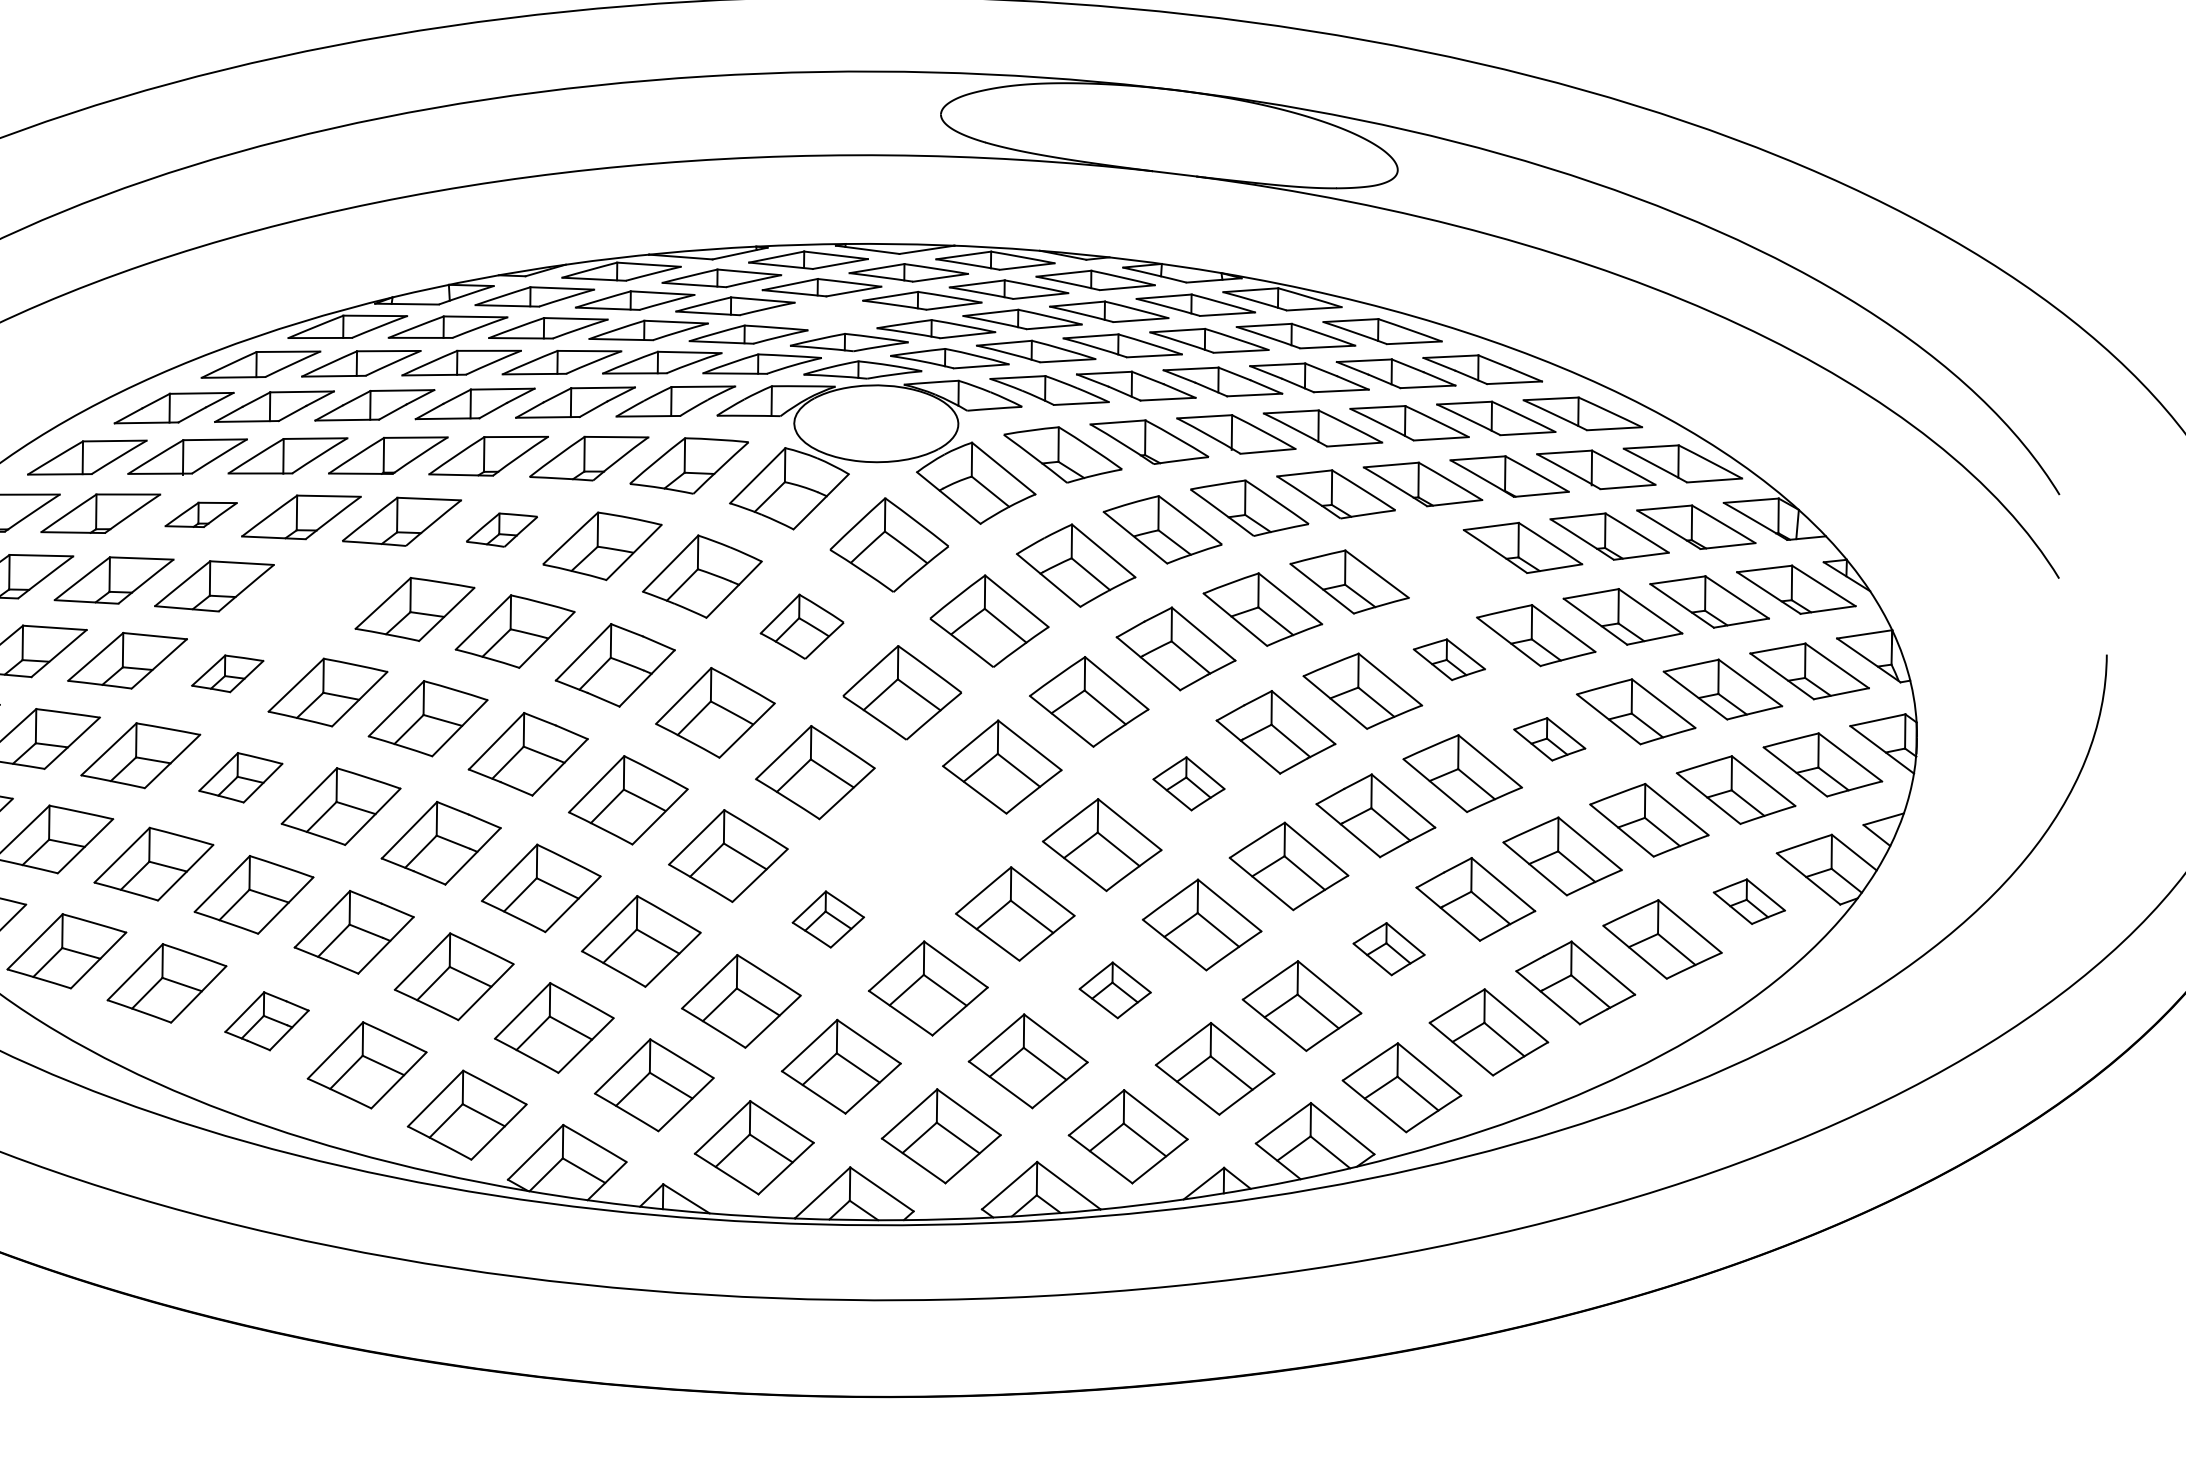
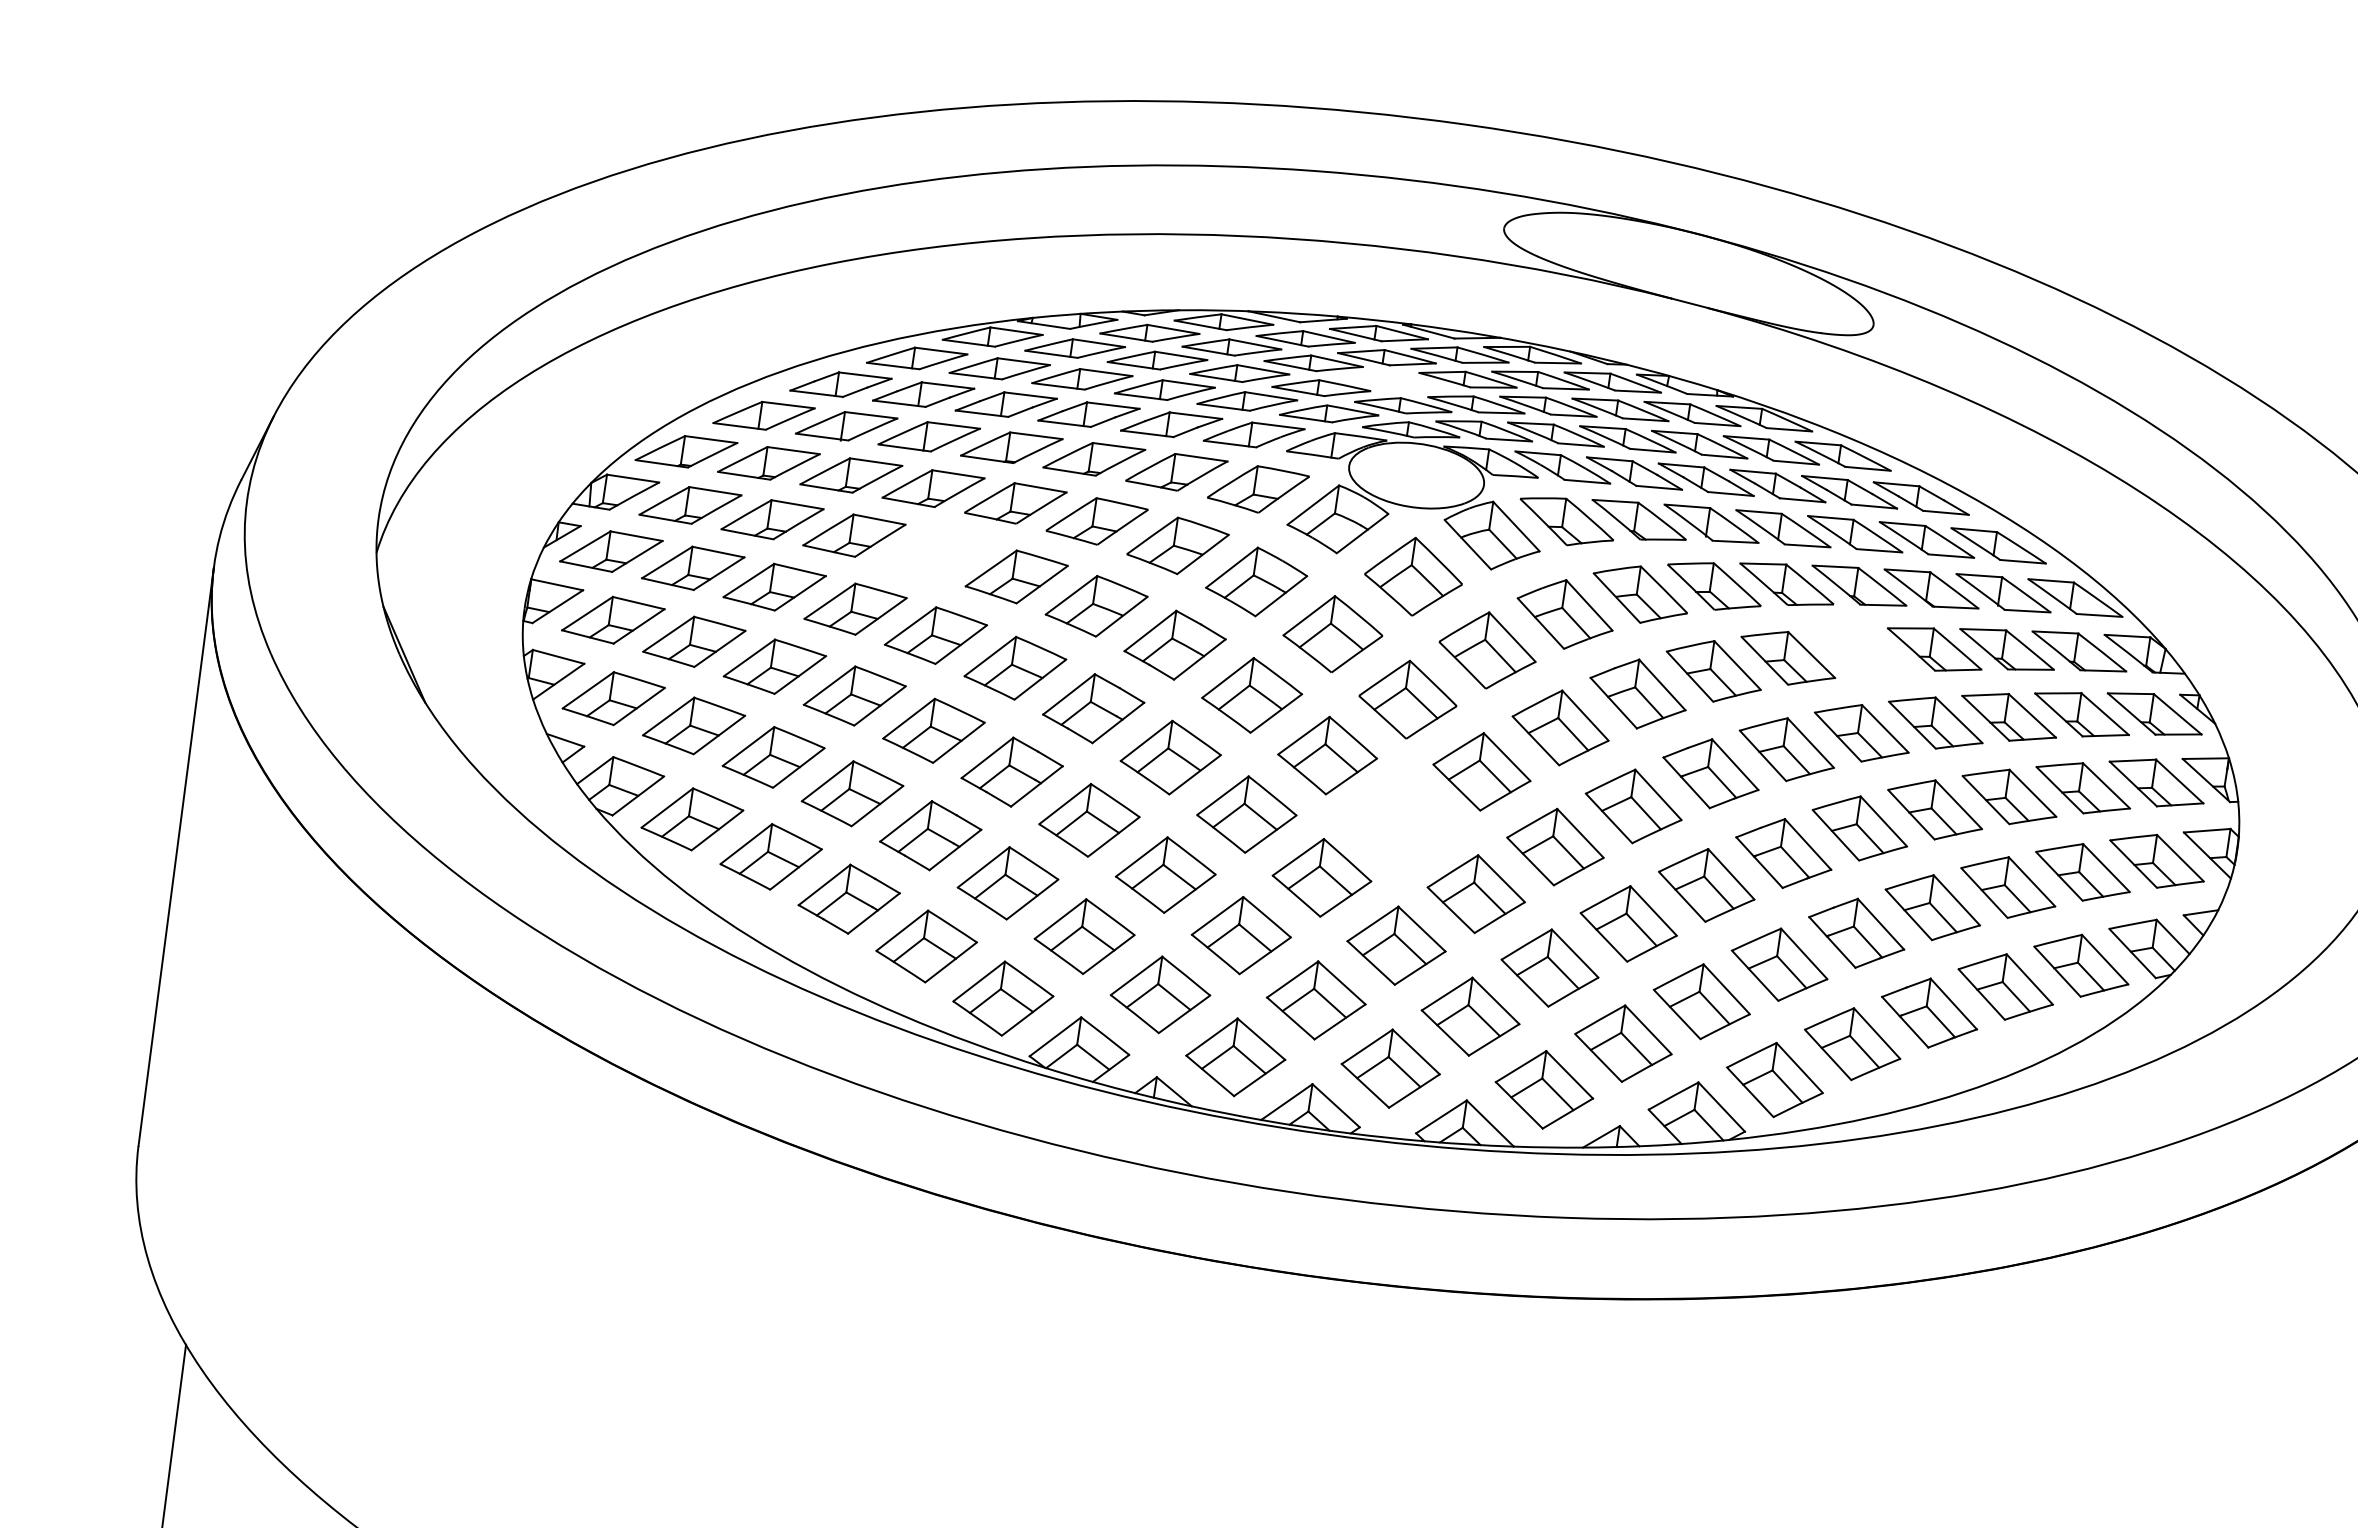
part: (201, 514) -> (851, 475), size x1.67
part: (501, 530) -> (1096, 521), size x1.67
part: (801, 627) -> (1332, 634), size x1.43
part: (1449, 659) -> (1861, 733), size x1.67
part: (227, 673) -> (855, 608), size x1.67
part: (1549, 738) -> (1935, 809), size x1.67
part: (240, 777) -> (854, 695), size x1.43
part: (1188, 783) -> (1633, 806), size x1.67
part: (1749, 901) -> (2081, 965), size x1.67
part: (827, 919) -> (1321, 877), size x1.67
part: (1388, 949) -> (1779, 964), size x1.67
part: (1114, 989) -> (1549, 967), size x1.67
part: (266, 1020) -> (848, 898), size x1.43

